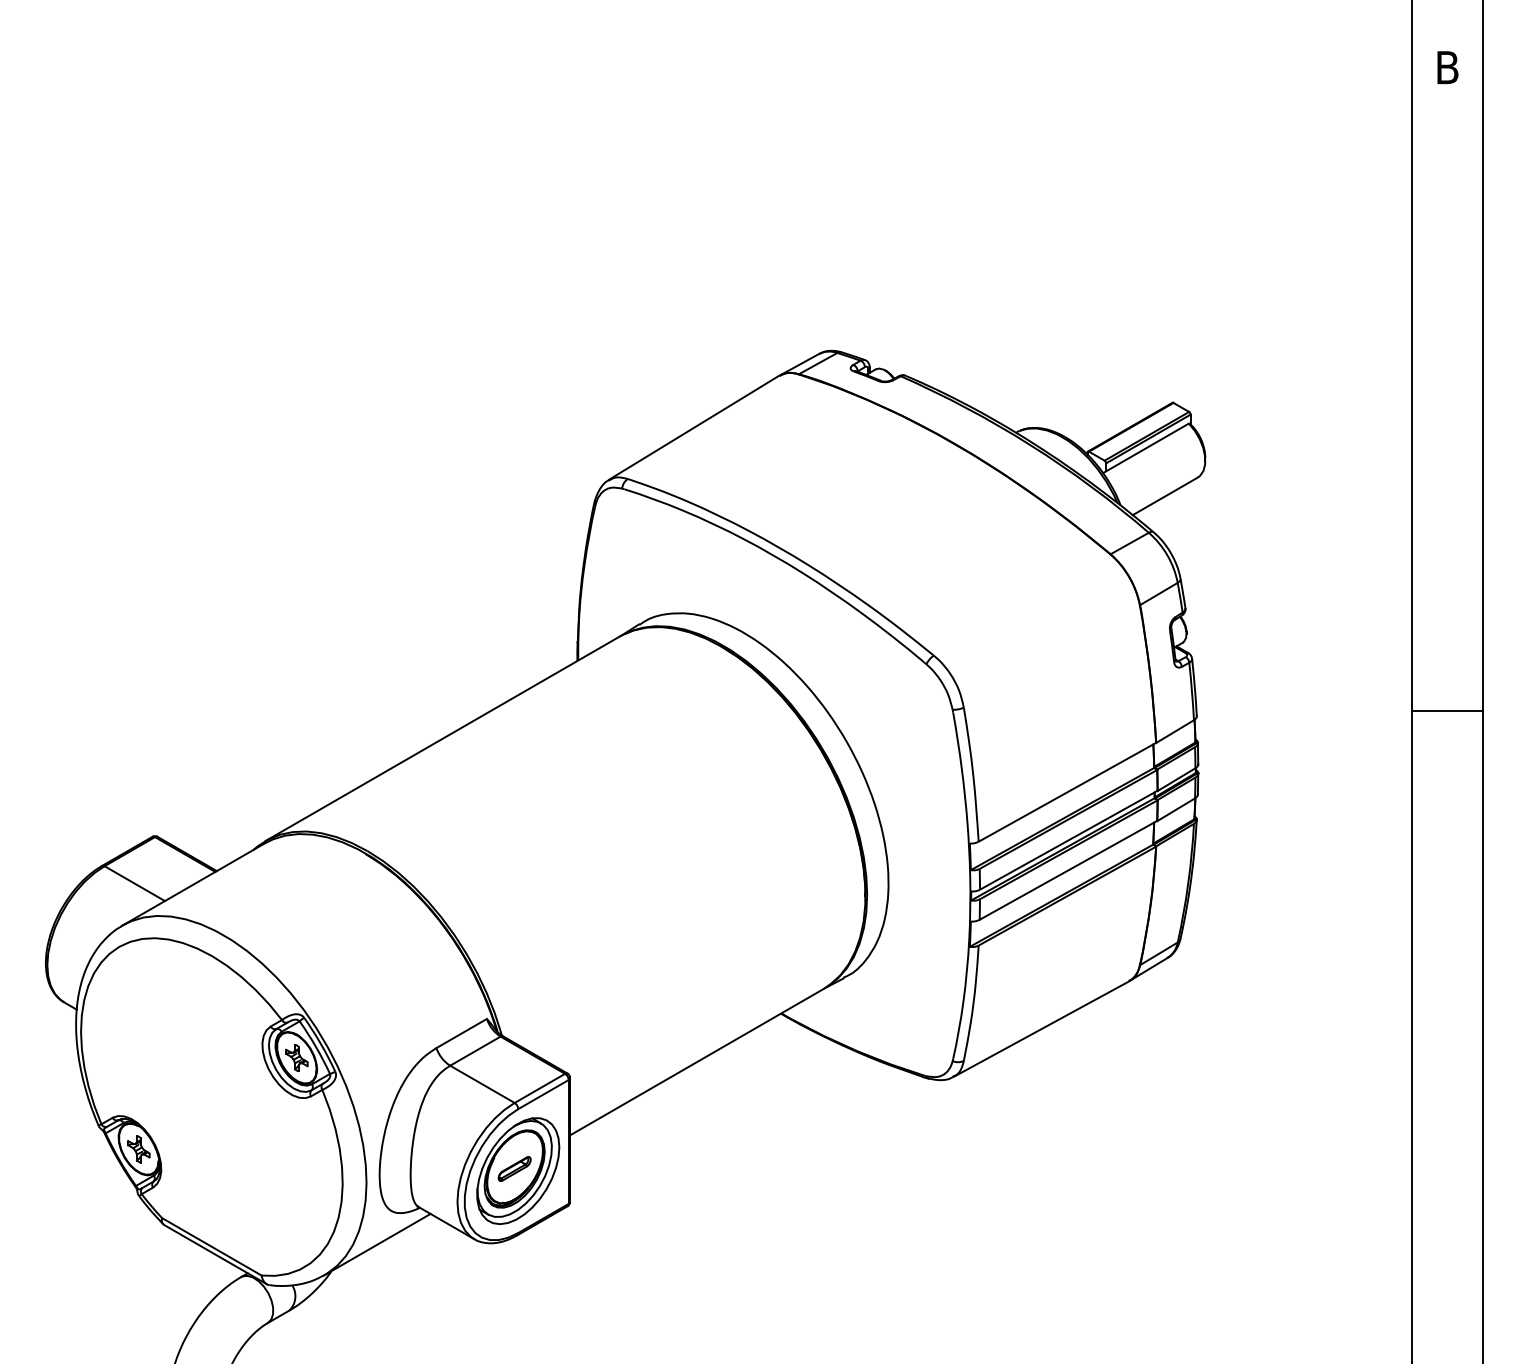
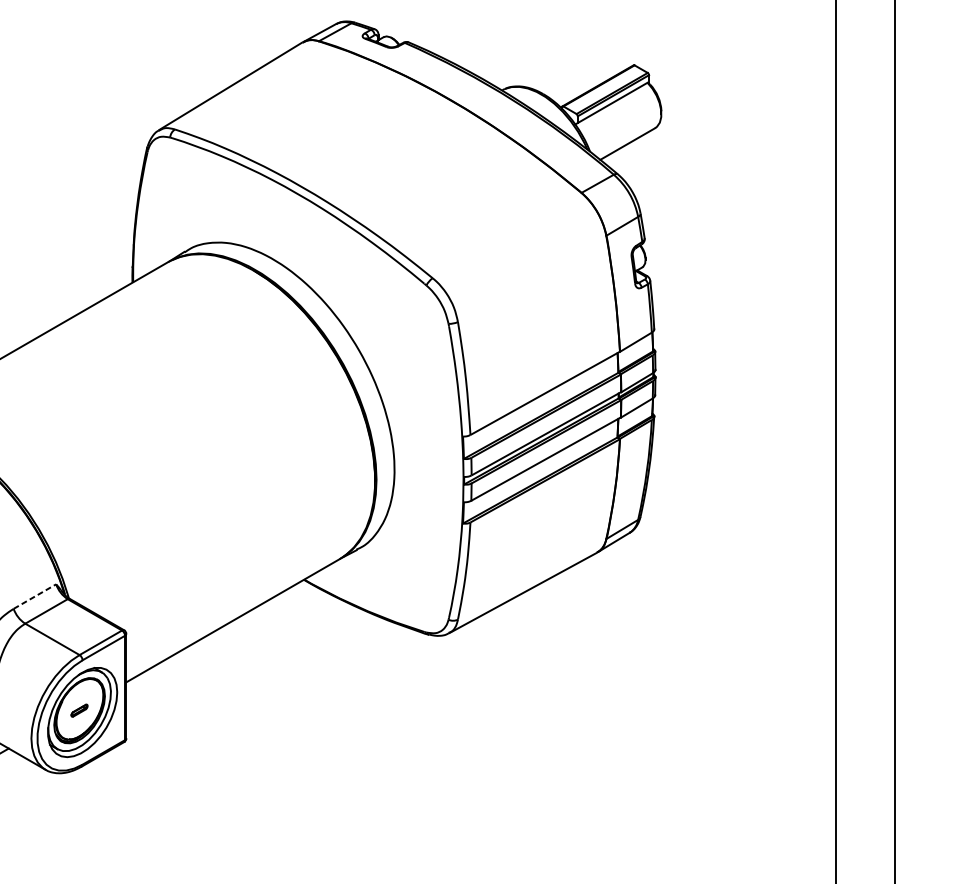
line: (1447, 711) -> (865, 325), removed
line: (462, 1033) -> (35, 596), solid -> dashed
part: (514, 1168) -> (79, 710), size x0.6

